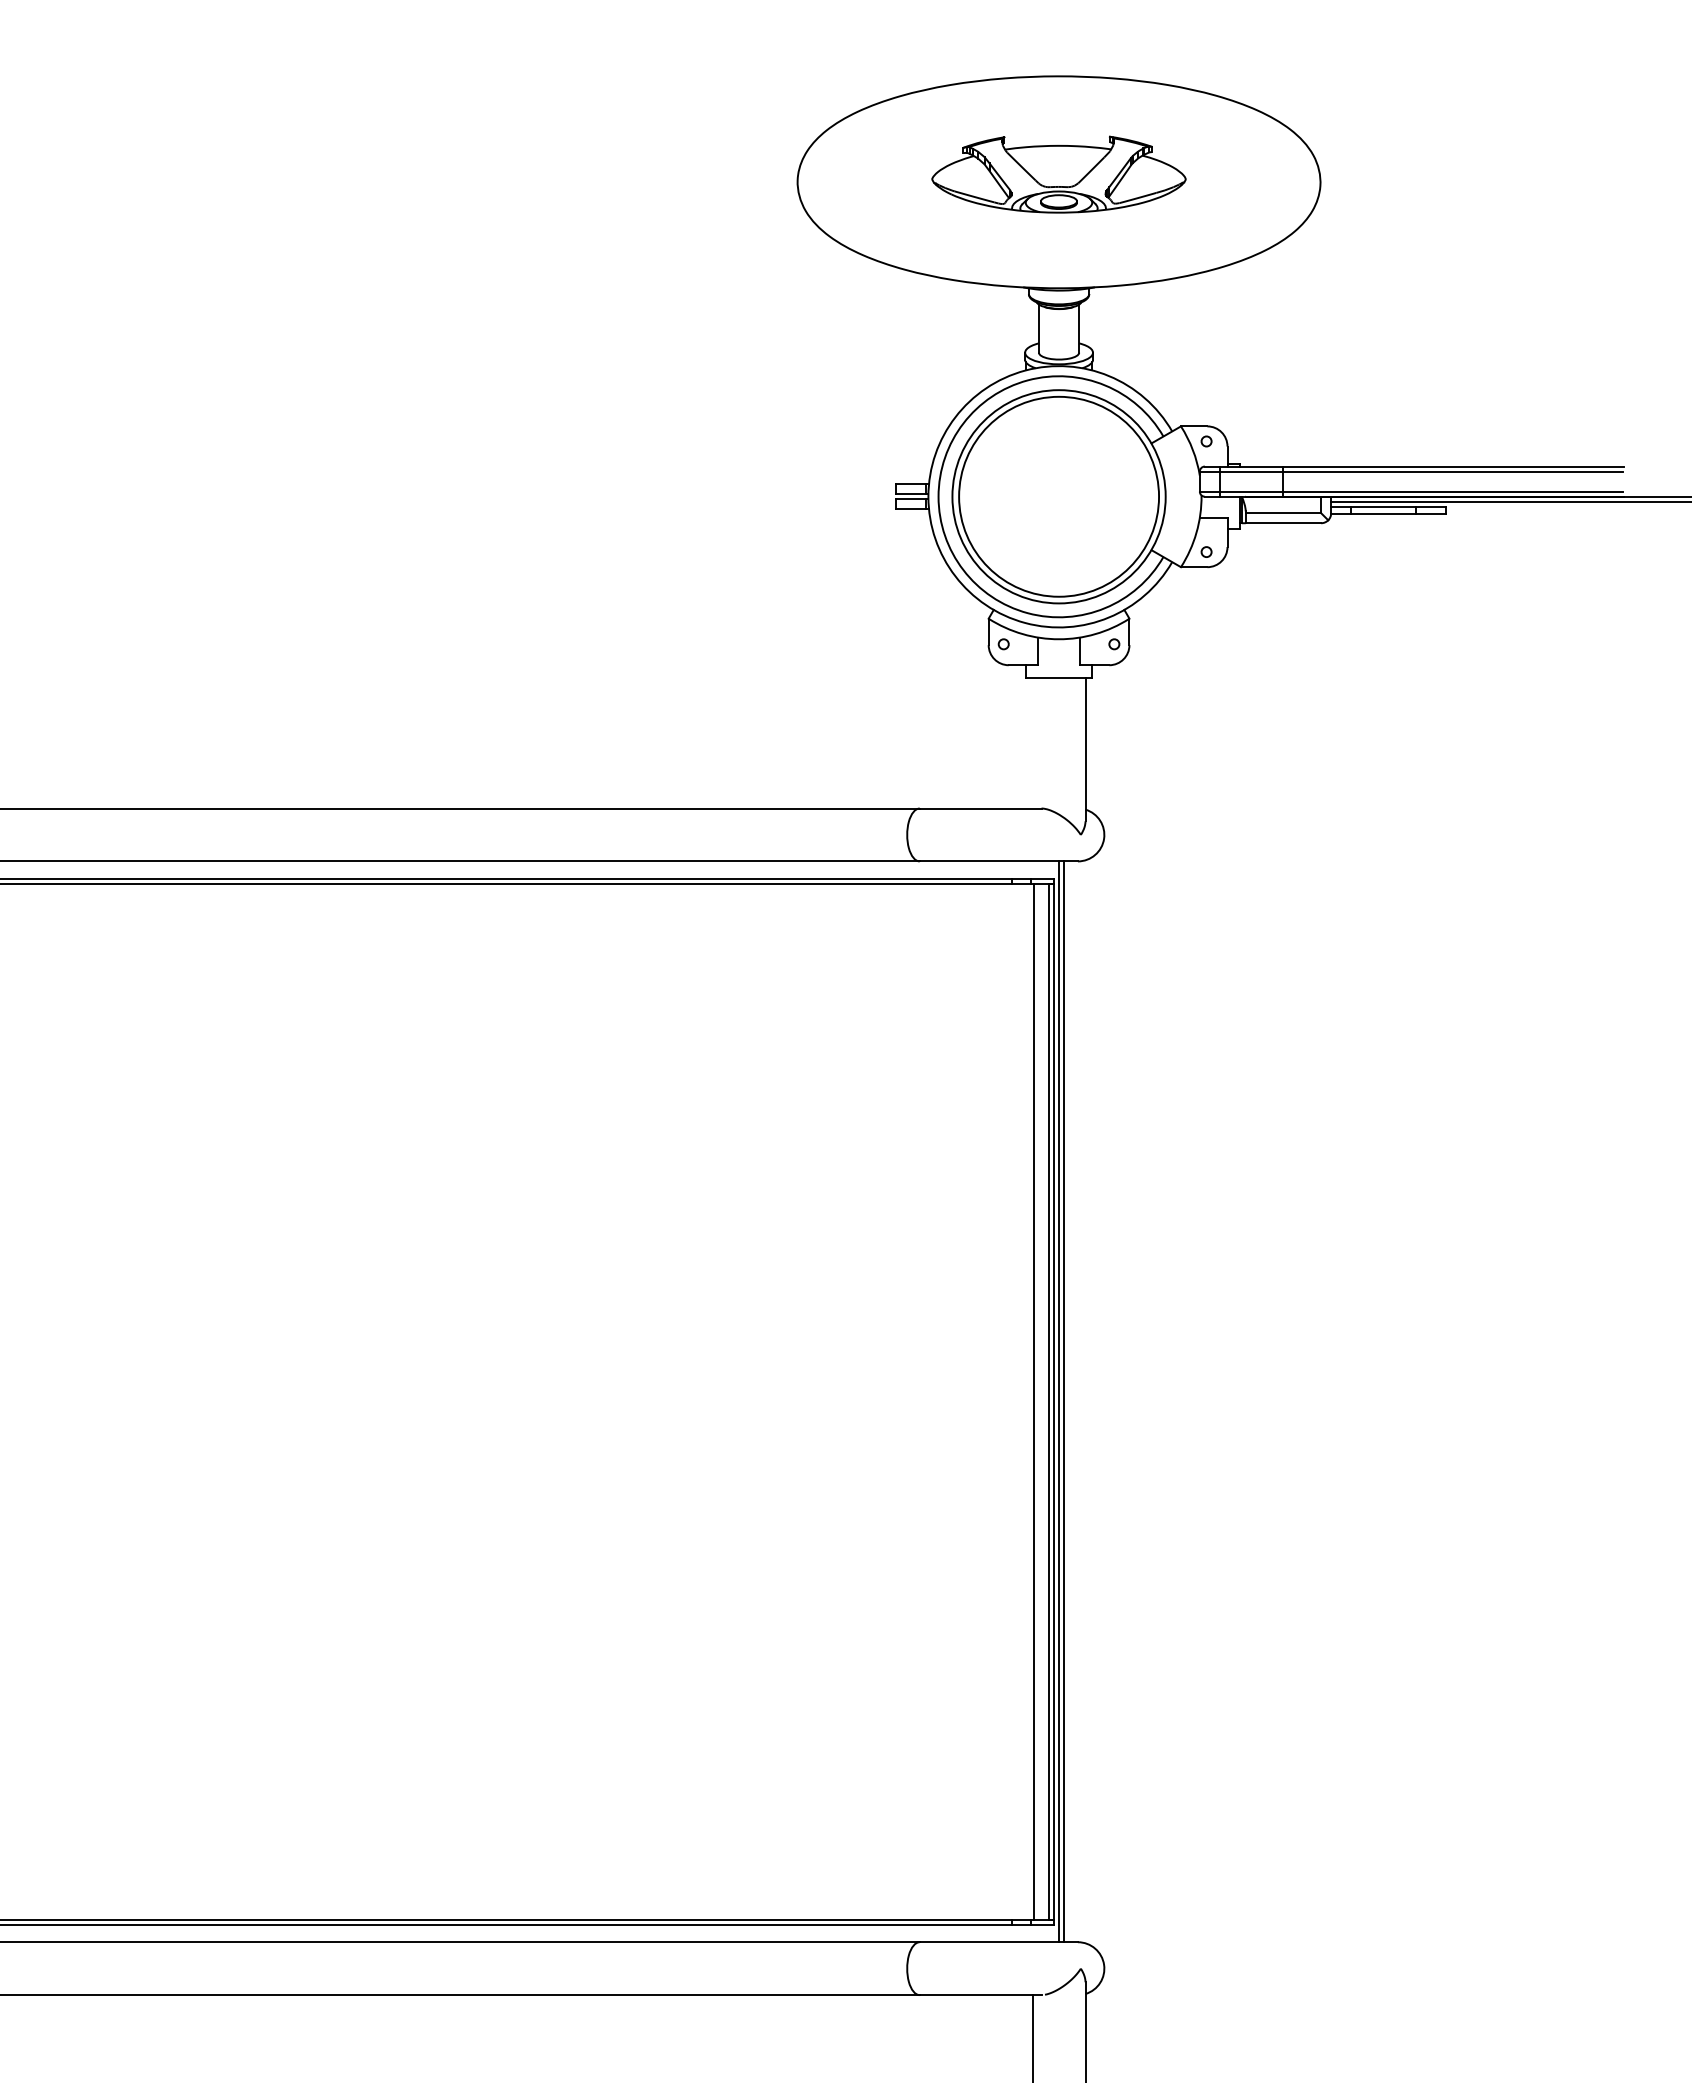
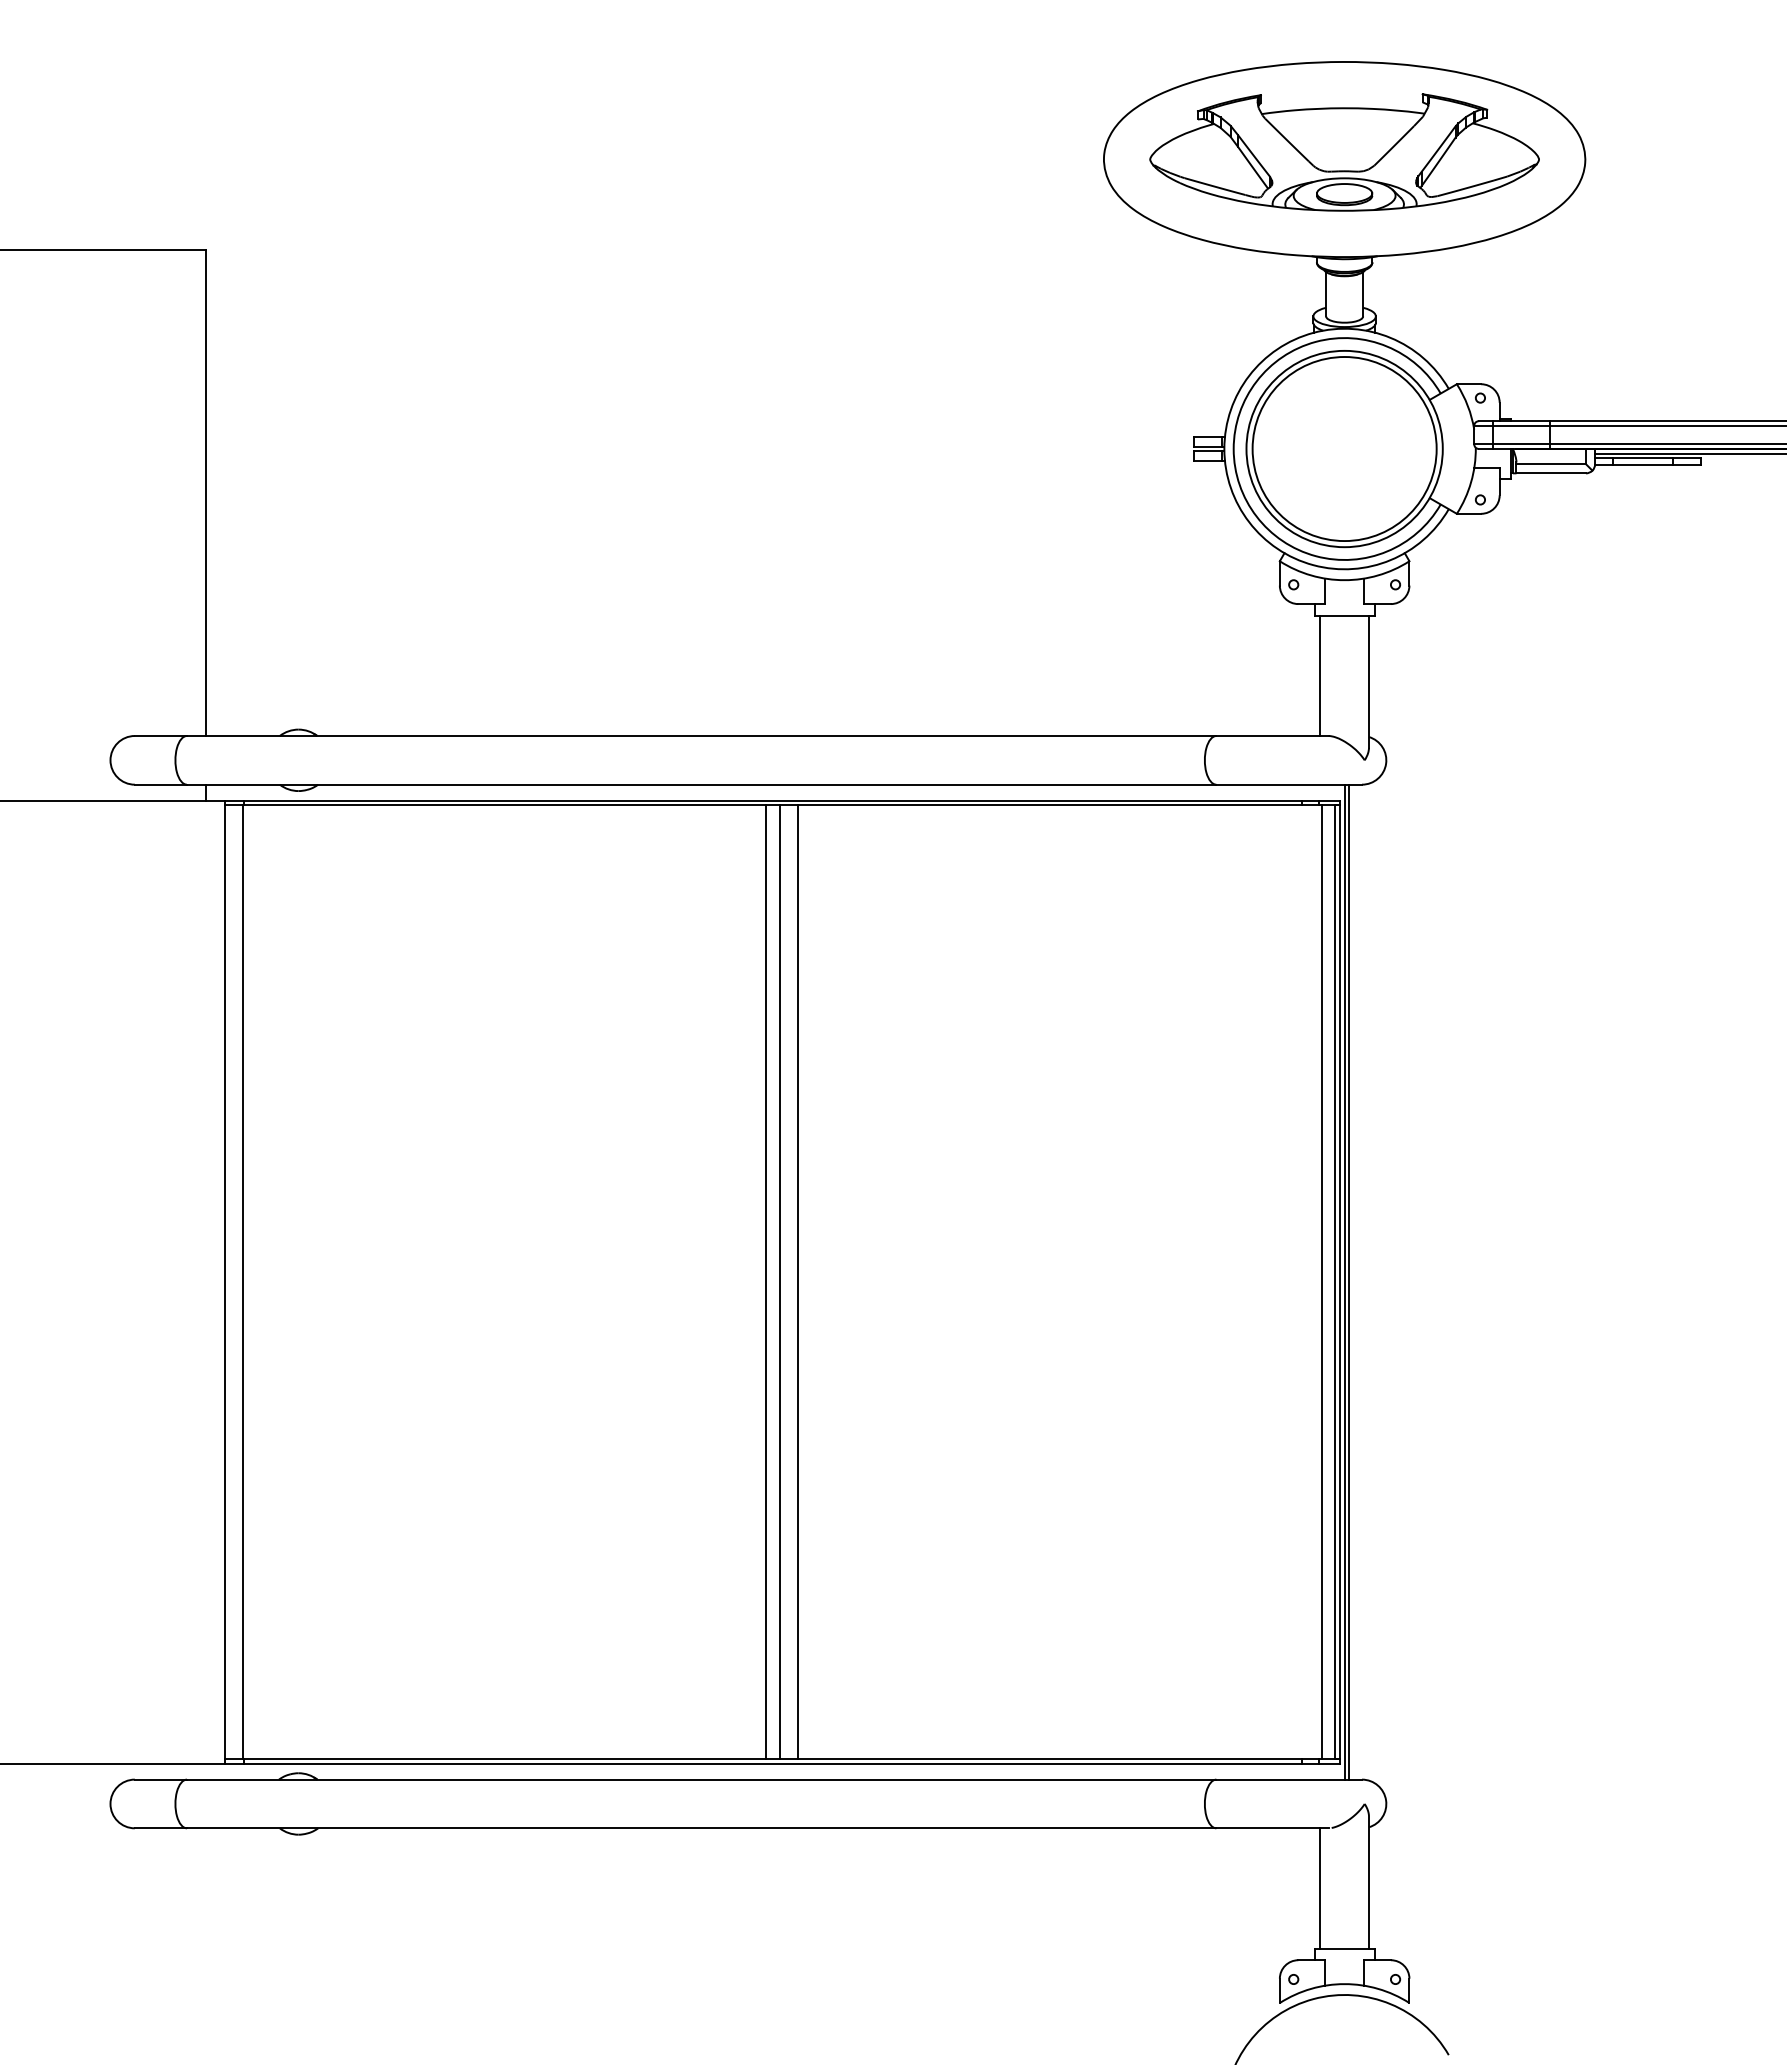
part: (1058, 174) -> (1344, 152), size x1.67
line: (1032, 742) -> (1320, 675), added
line: (431, 1401) -> (766, 1281), added
line: (445, 1401) -> (779, 1281), added
line: (465, 1401) -> (798, 1281), added

